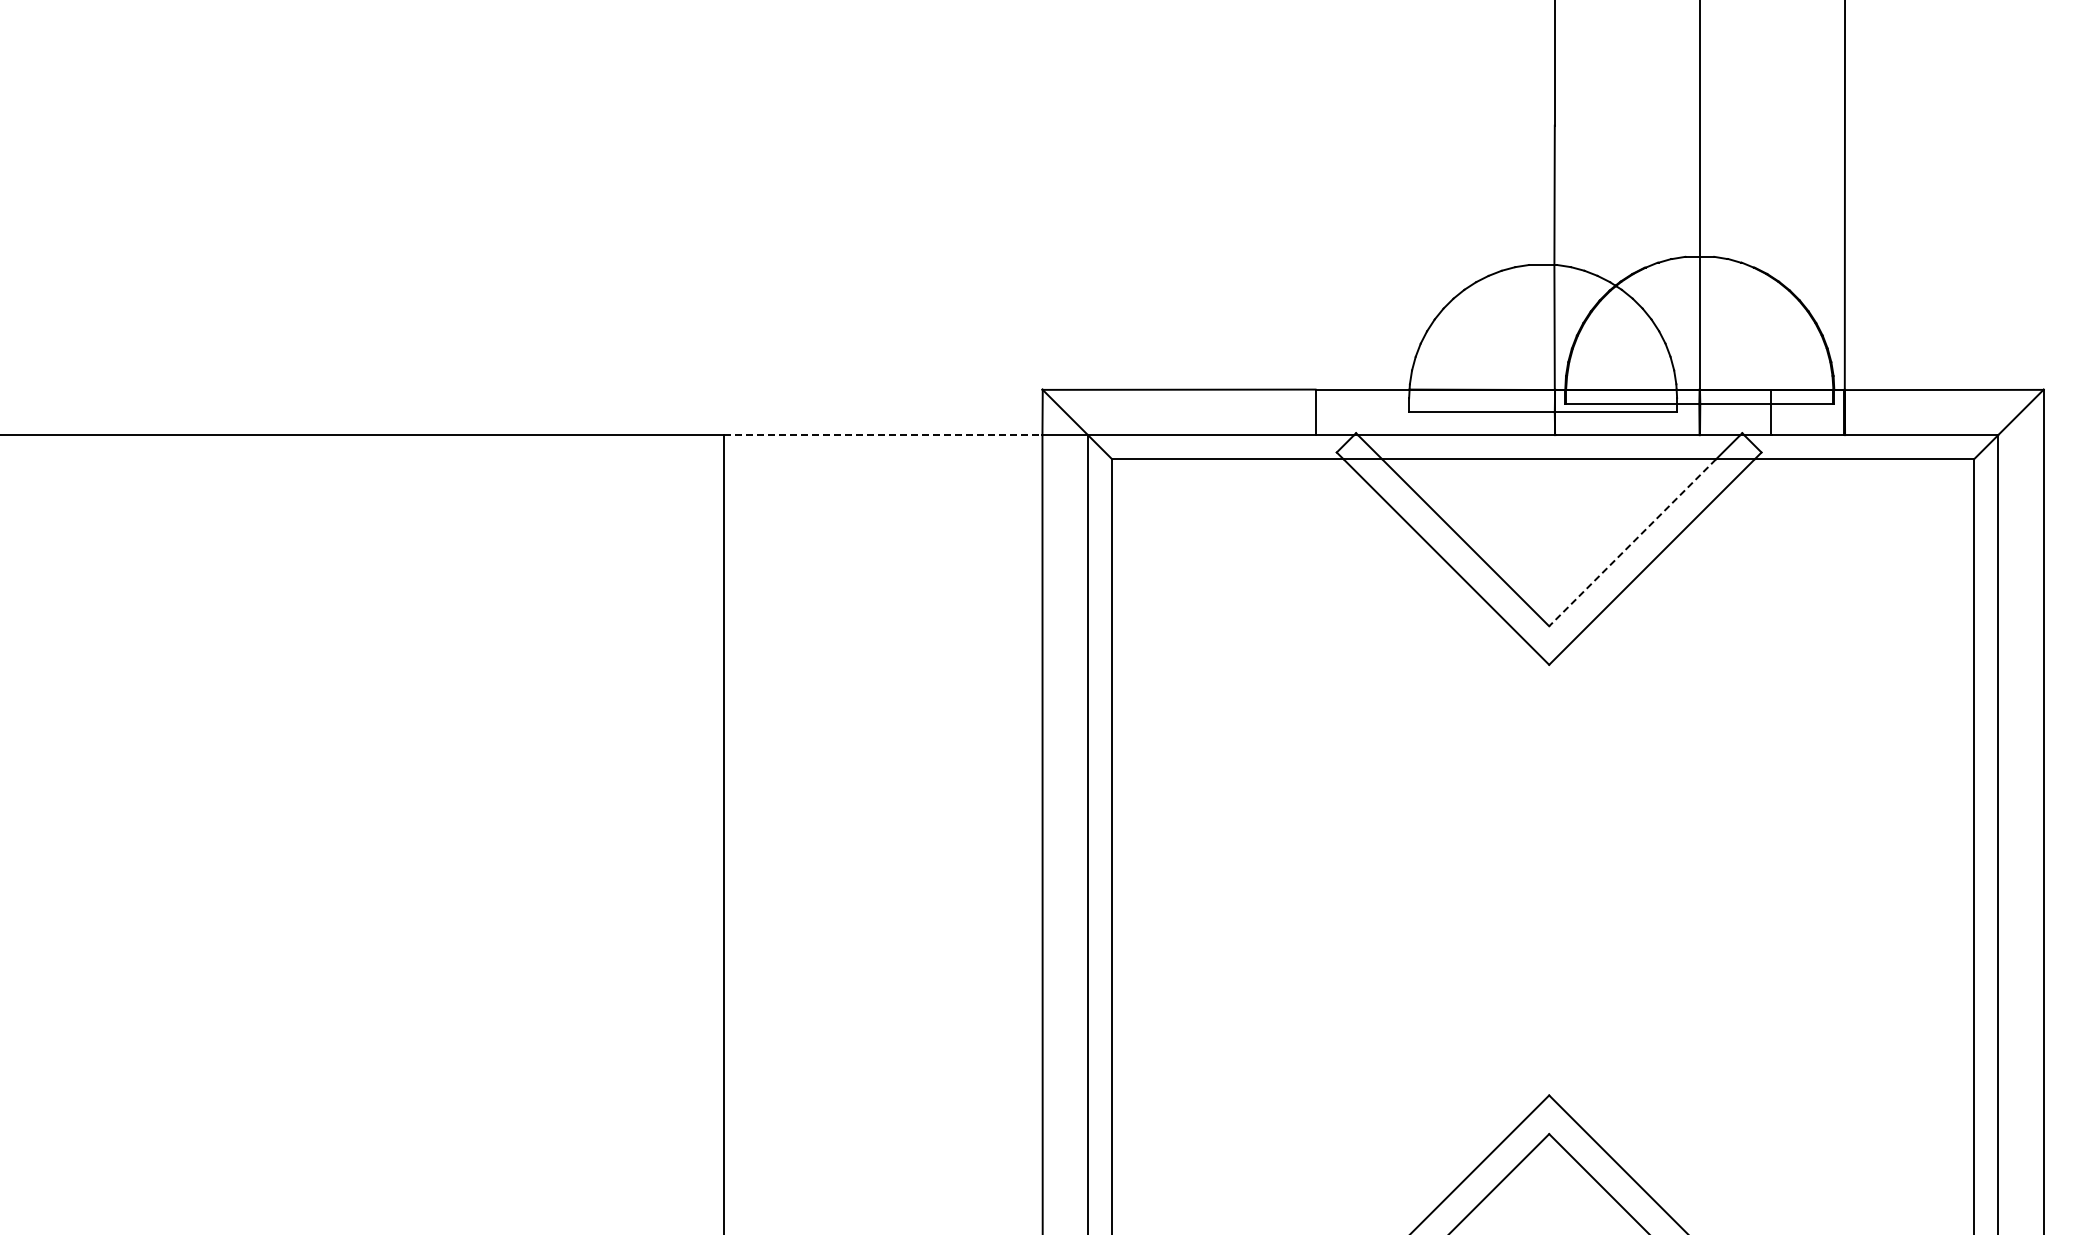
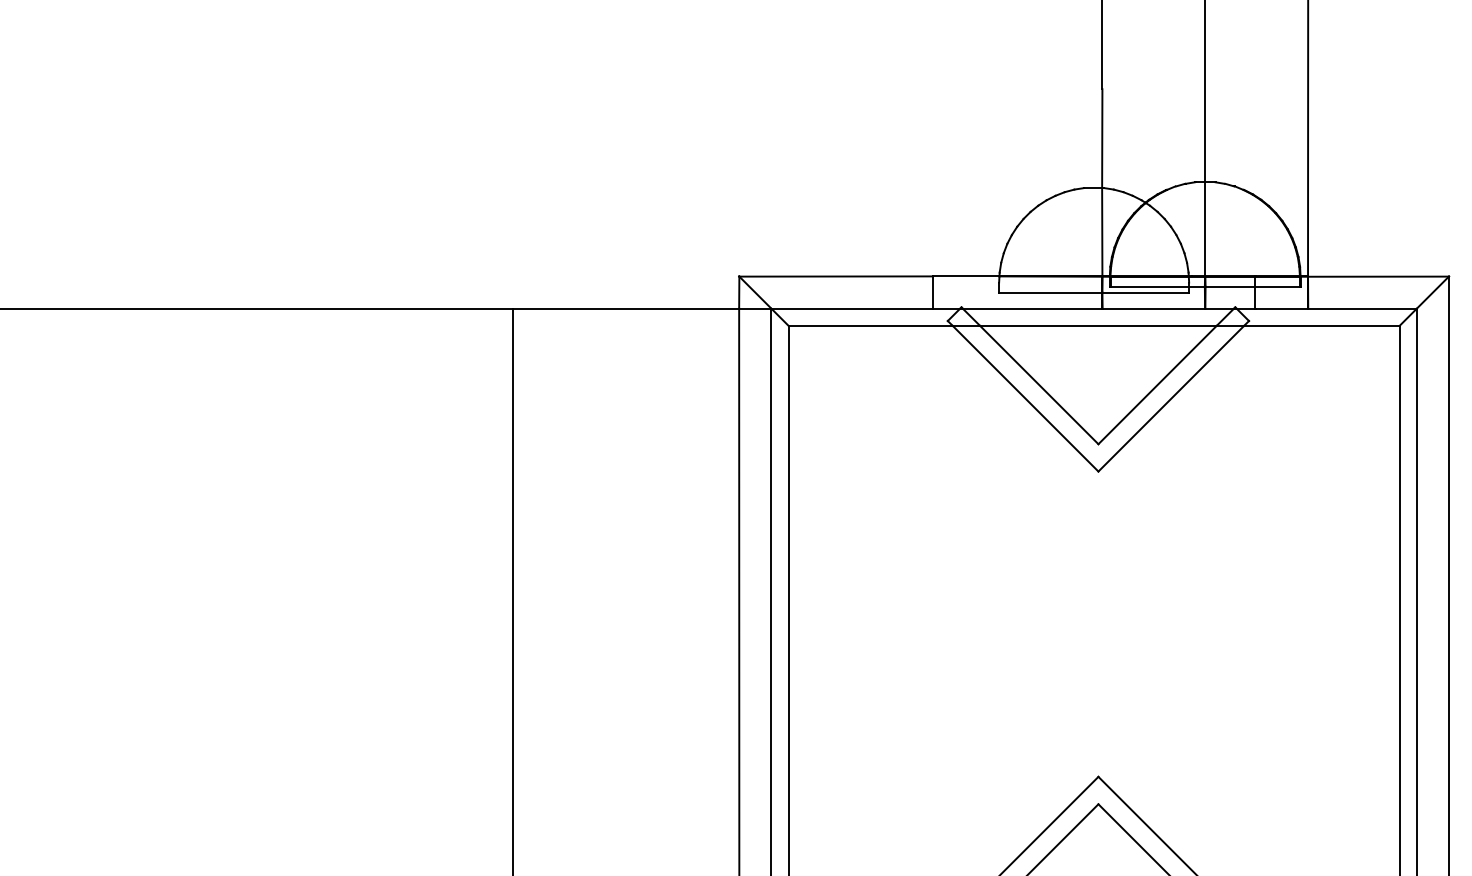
line: (883, 435) -> (626, 308), dashed -> solid
line: (1632, 543) -> (1157, 385), dashed -> solid

